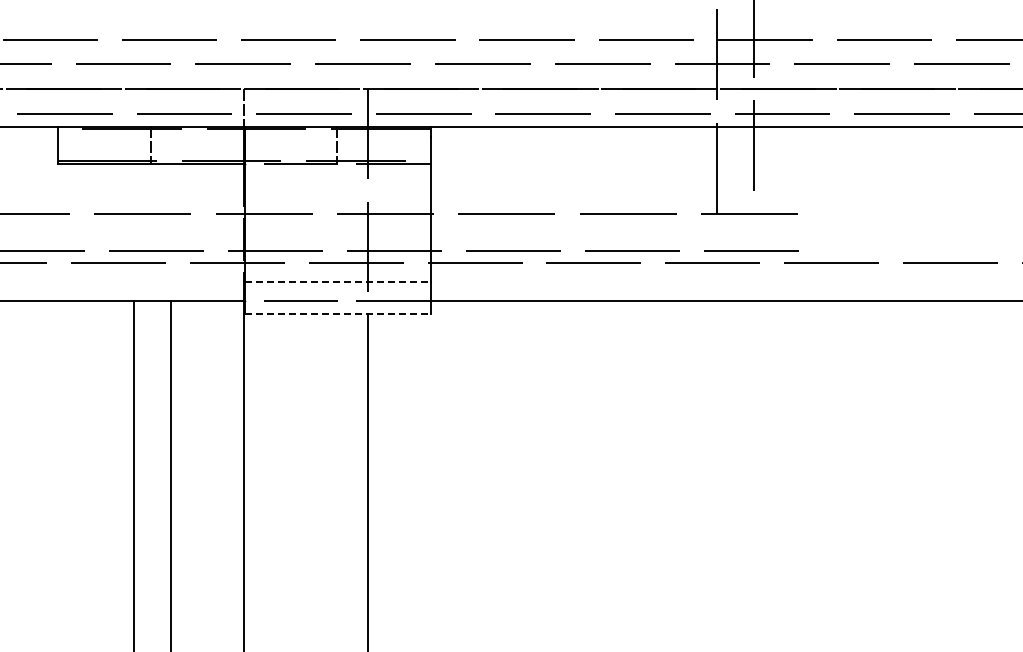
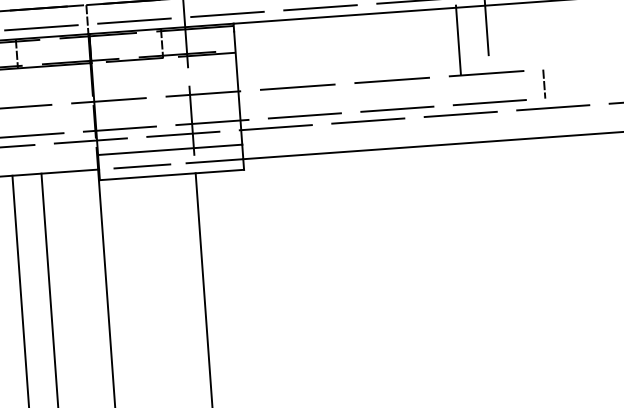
line: (822, 231) -> (544, 83), added
line: (337, 282) -> (169, 150), dashed -> solid
line: (337, 314) -> (171, 175), dashed -> solid

